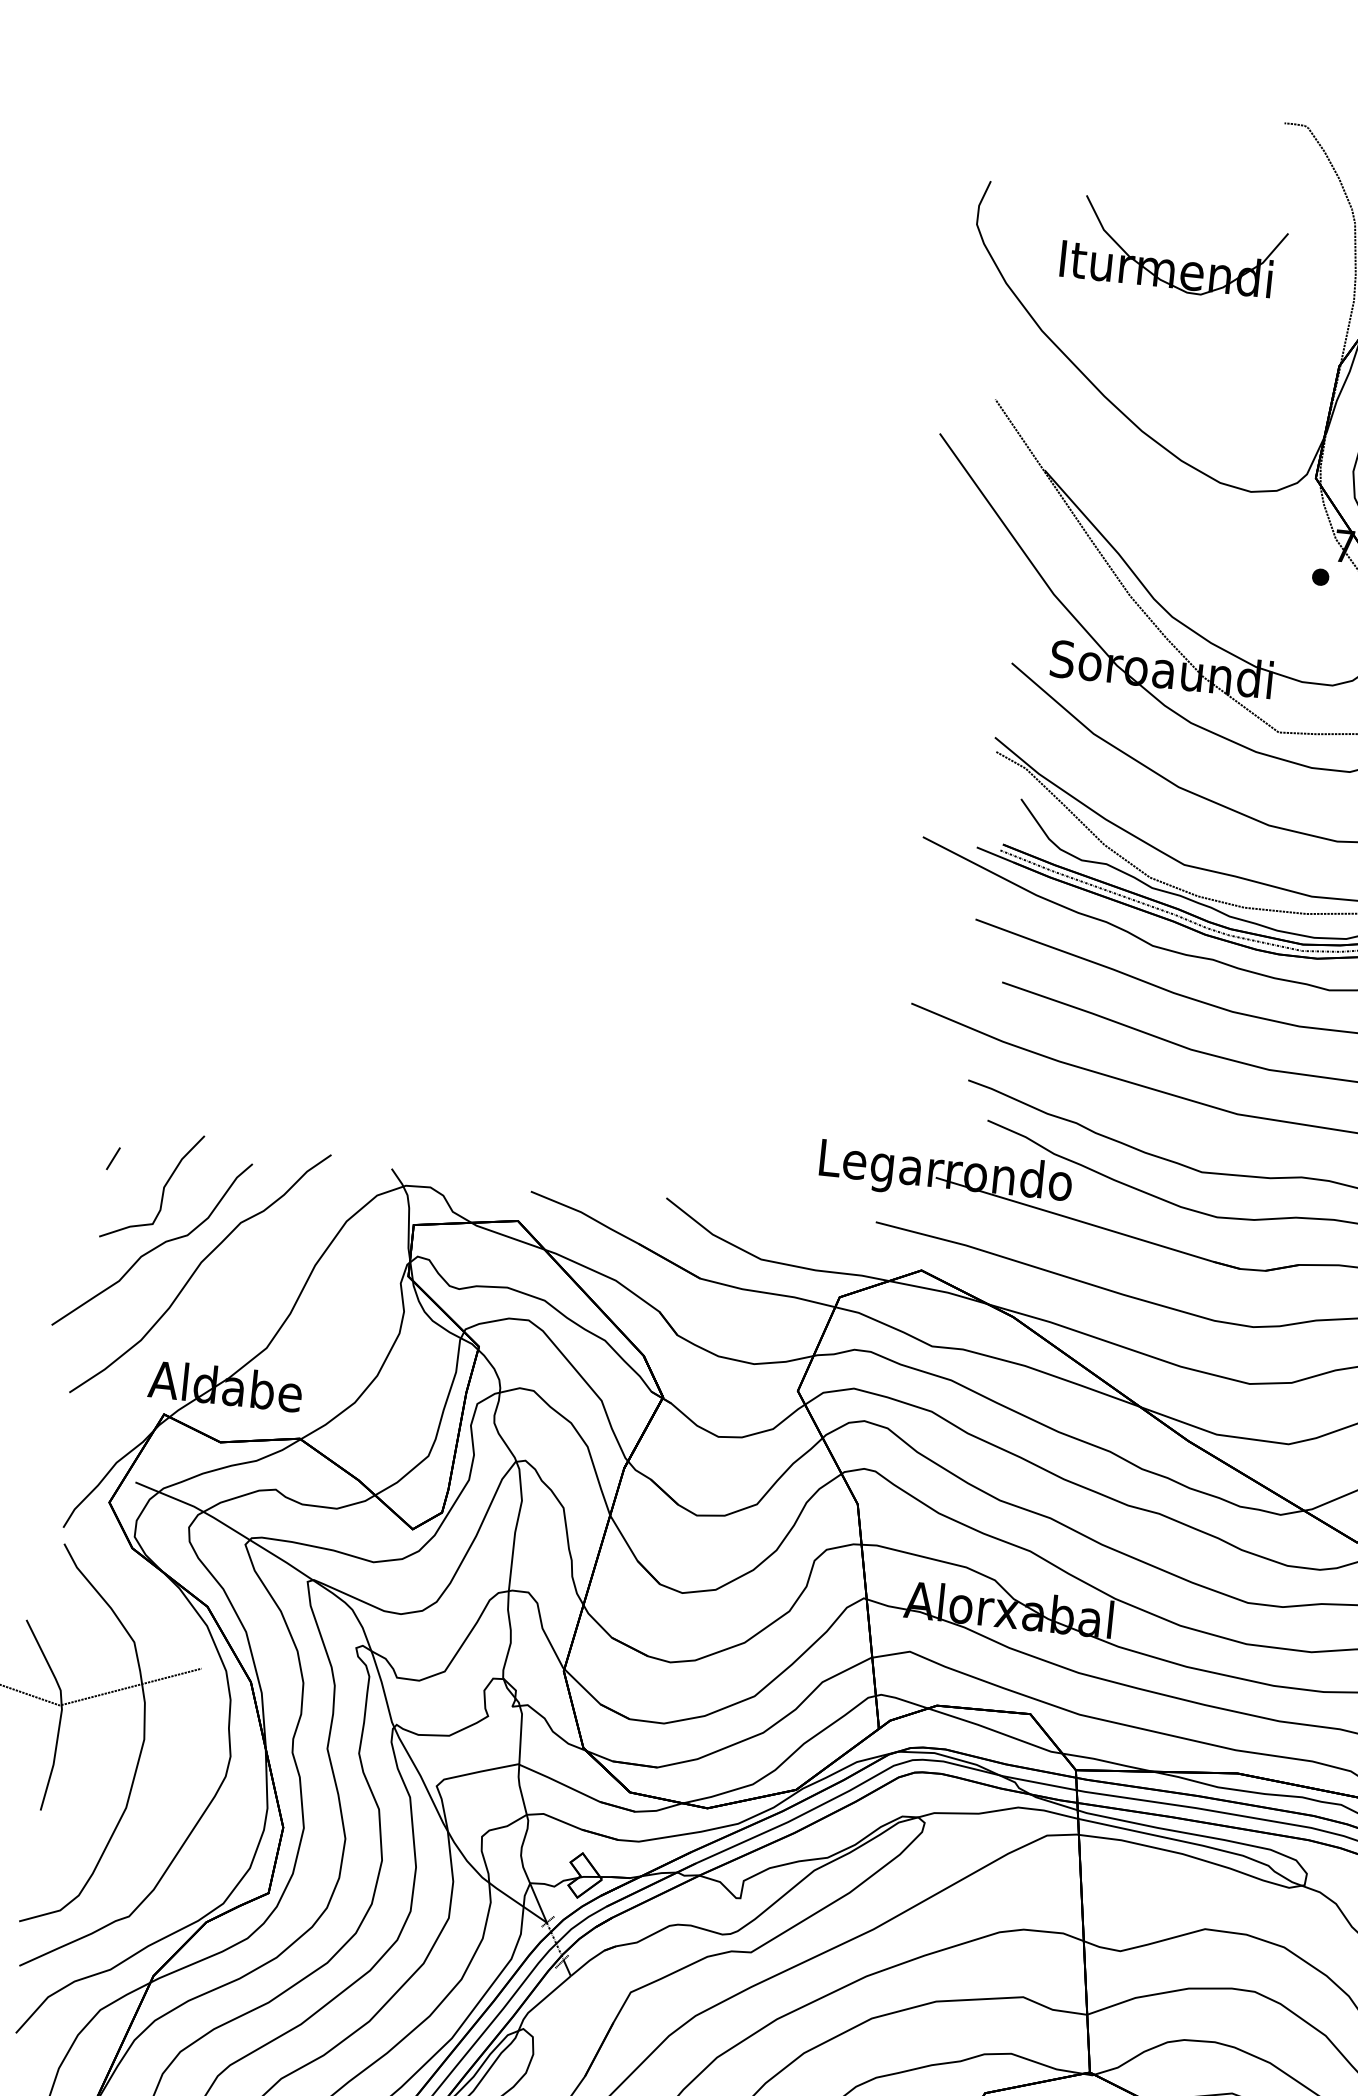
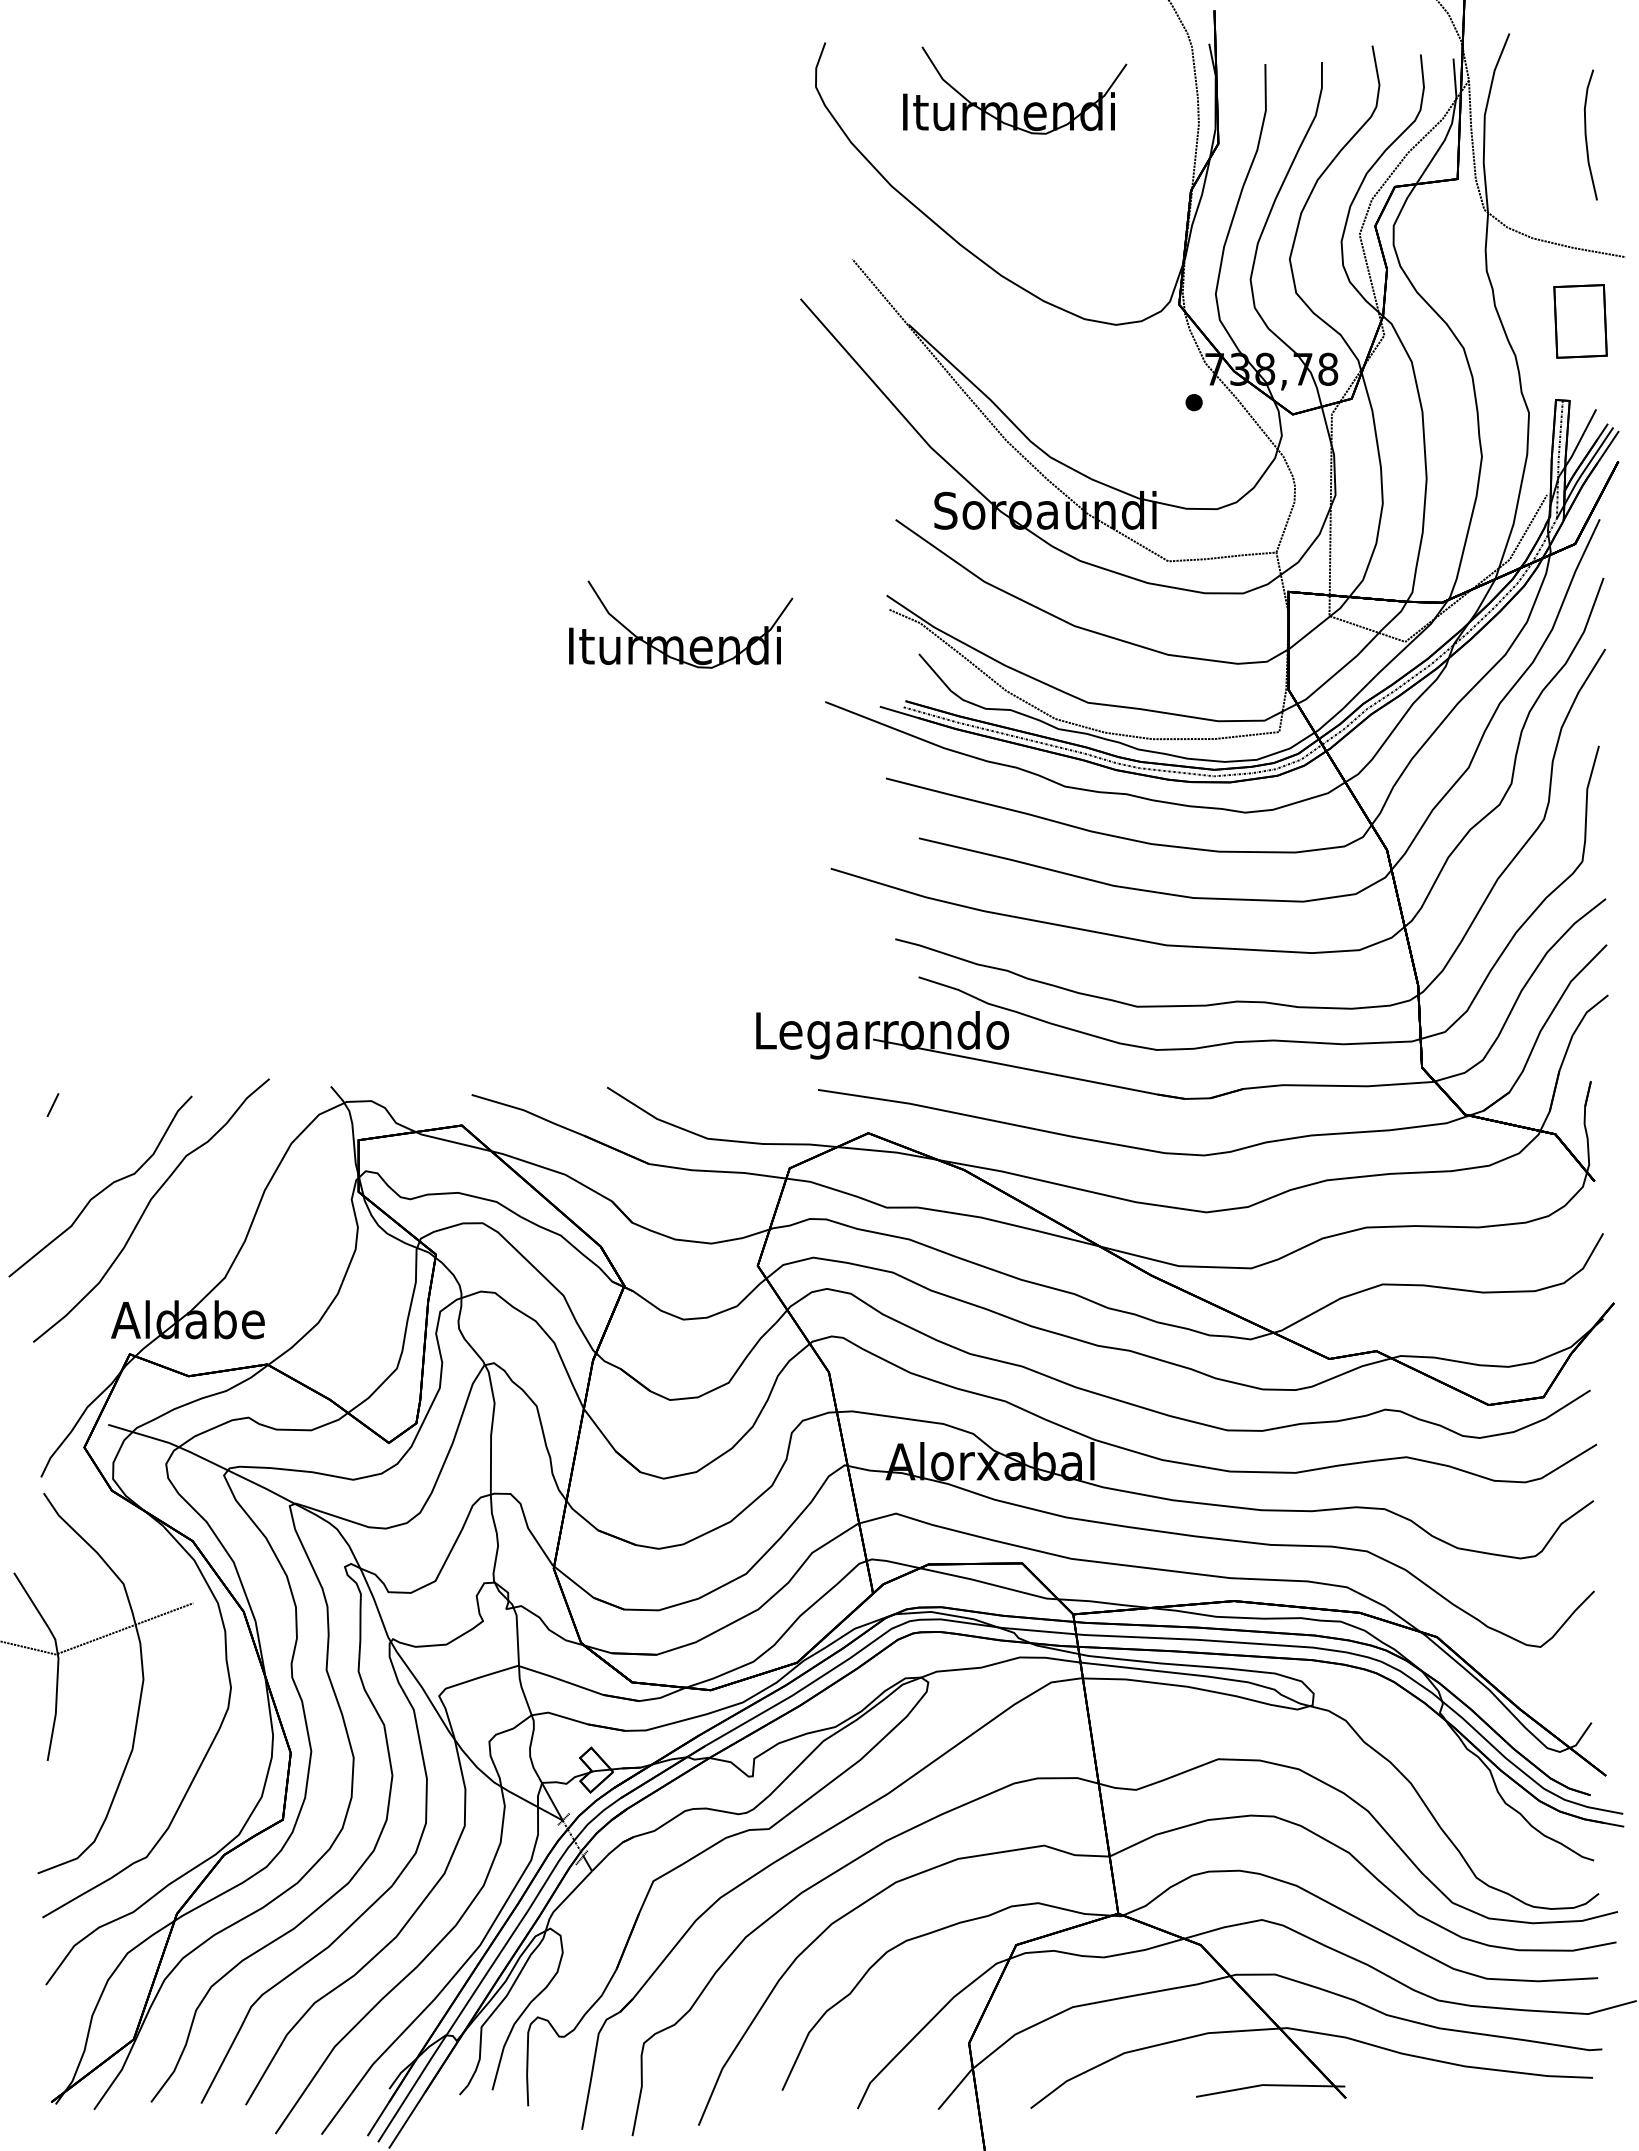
part: (782, 756) -> (677, 636), added
part: (163, 1187) -> (105, 1128), removed

